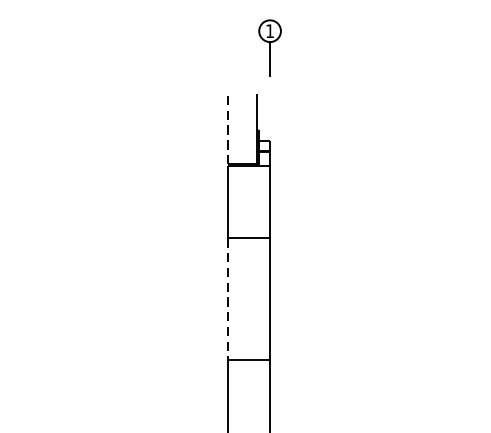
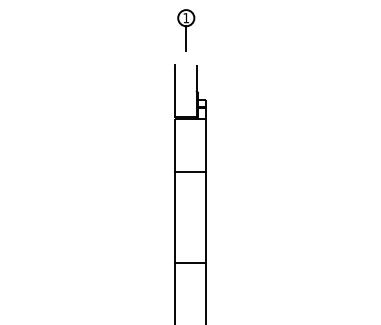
part: (270, 47) -> (186, 30), moved
line: (227, 128) -> (174, 90), dashed -> solid
line: (227, 300) -> (174, 218), dashed -> solid

